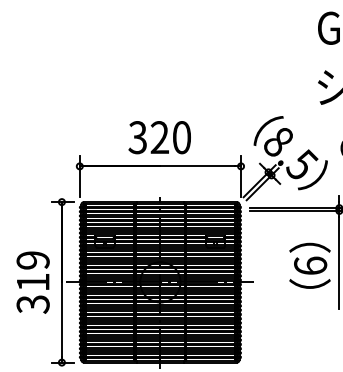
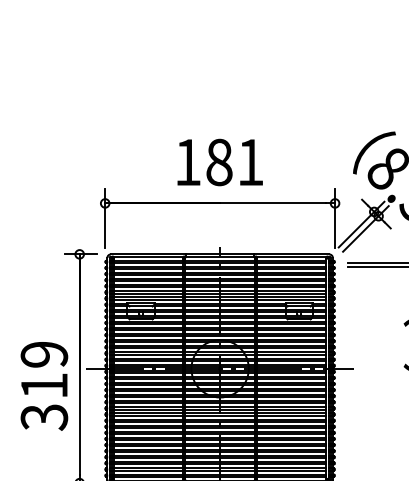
text: (159, 137) -> (218, 162), 320 -> 181
text: (32, 282) -> (43, 386), moved

